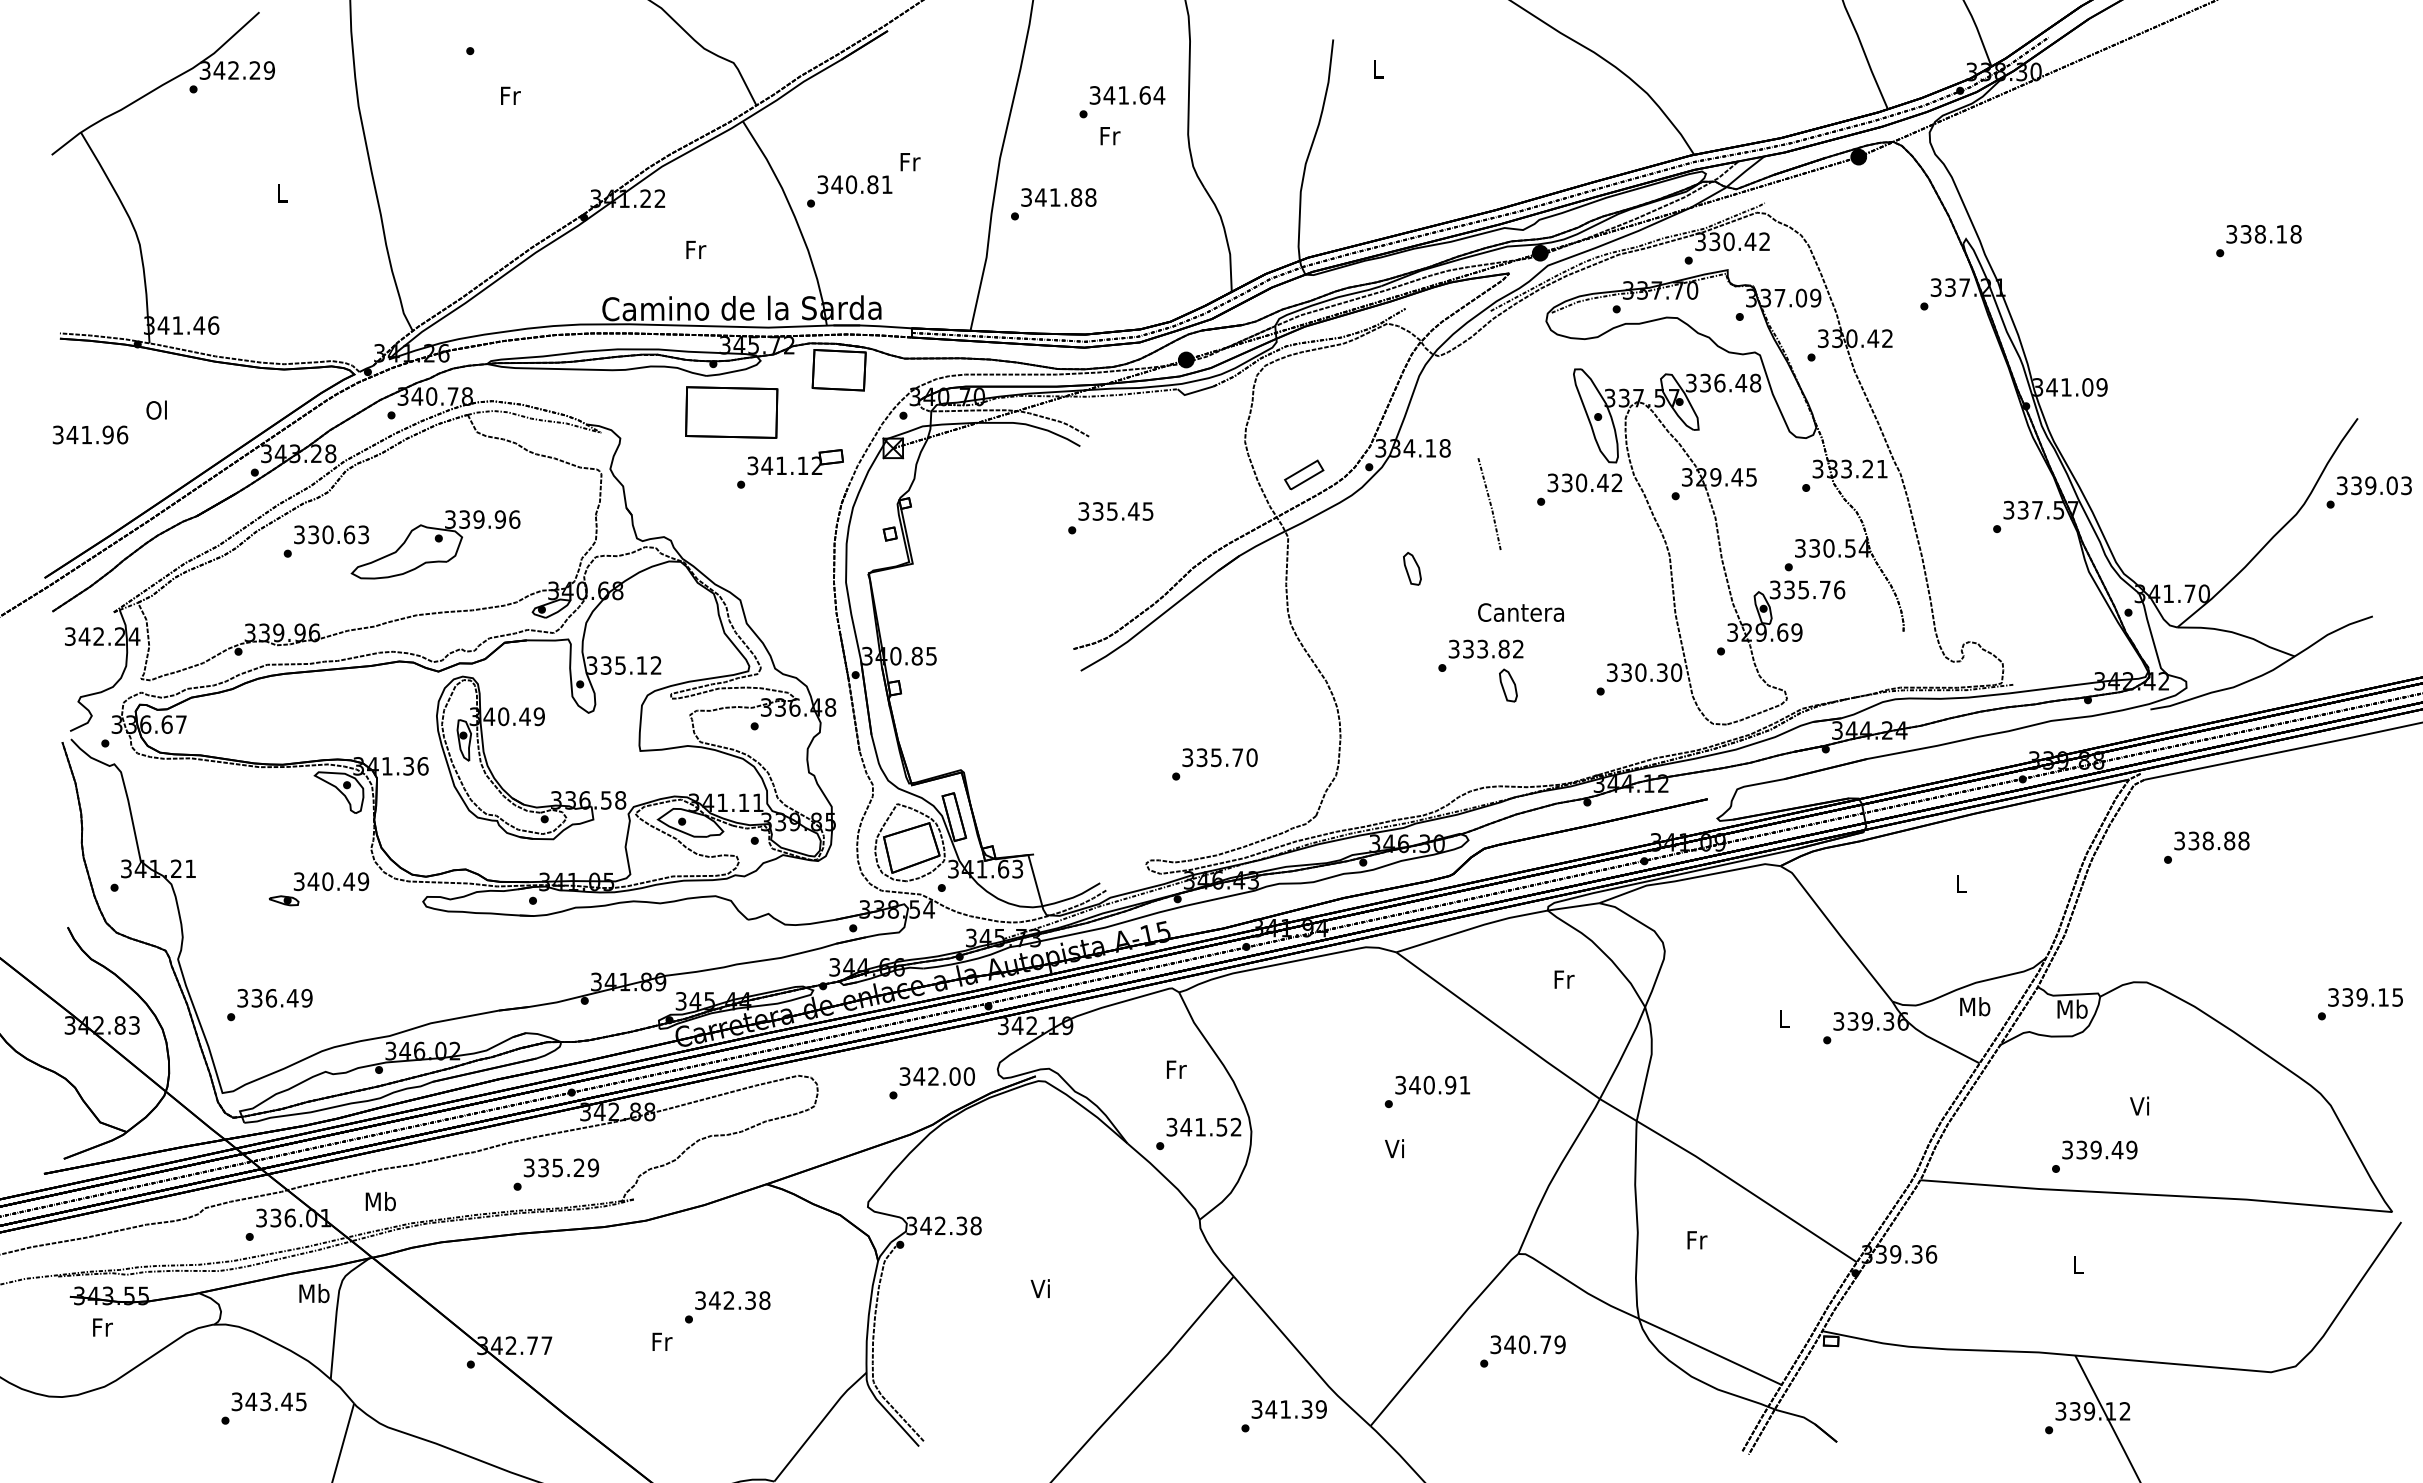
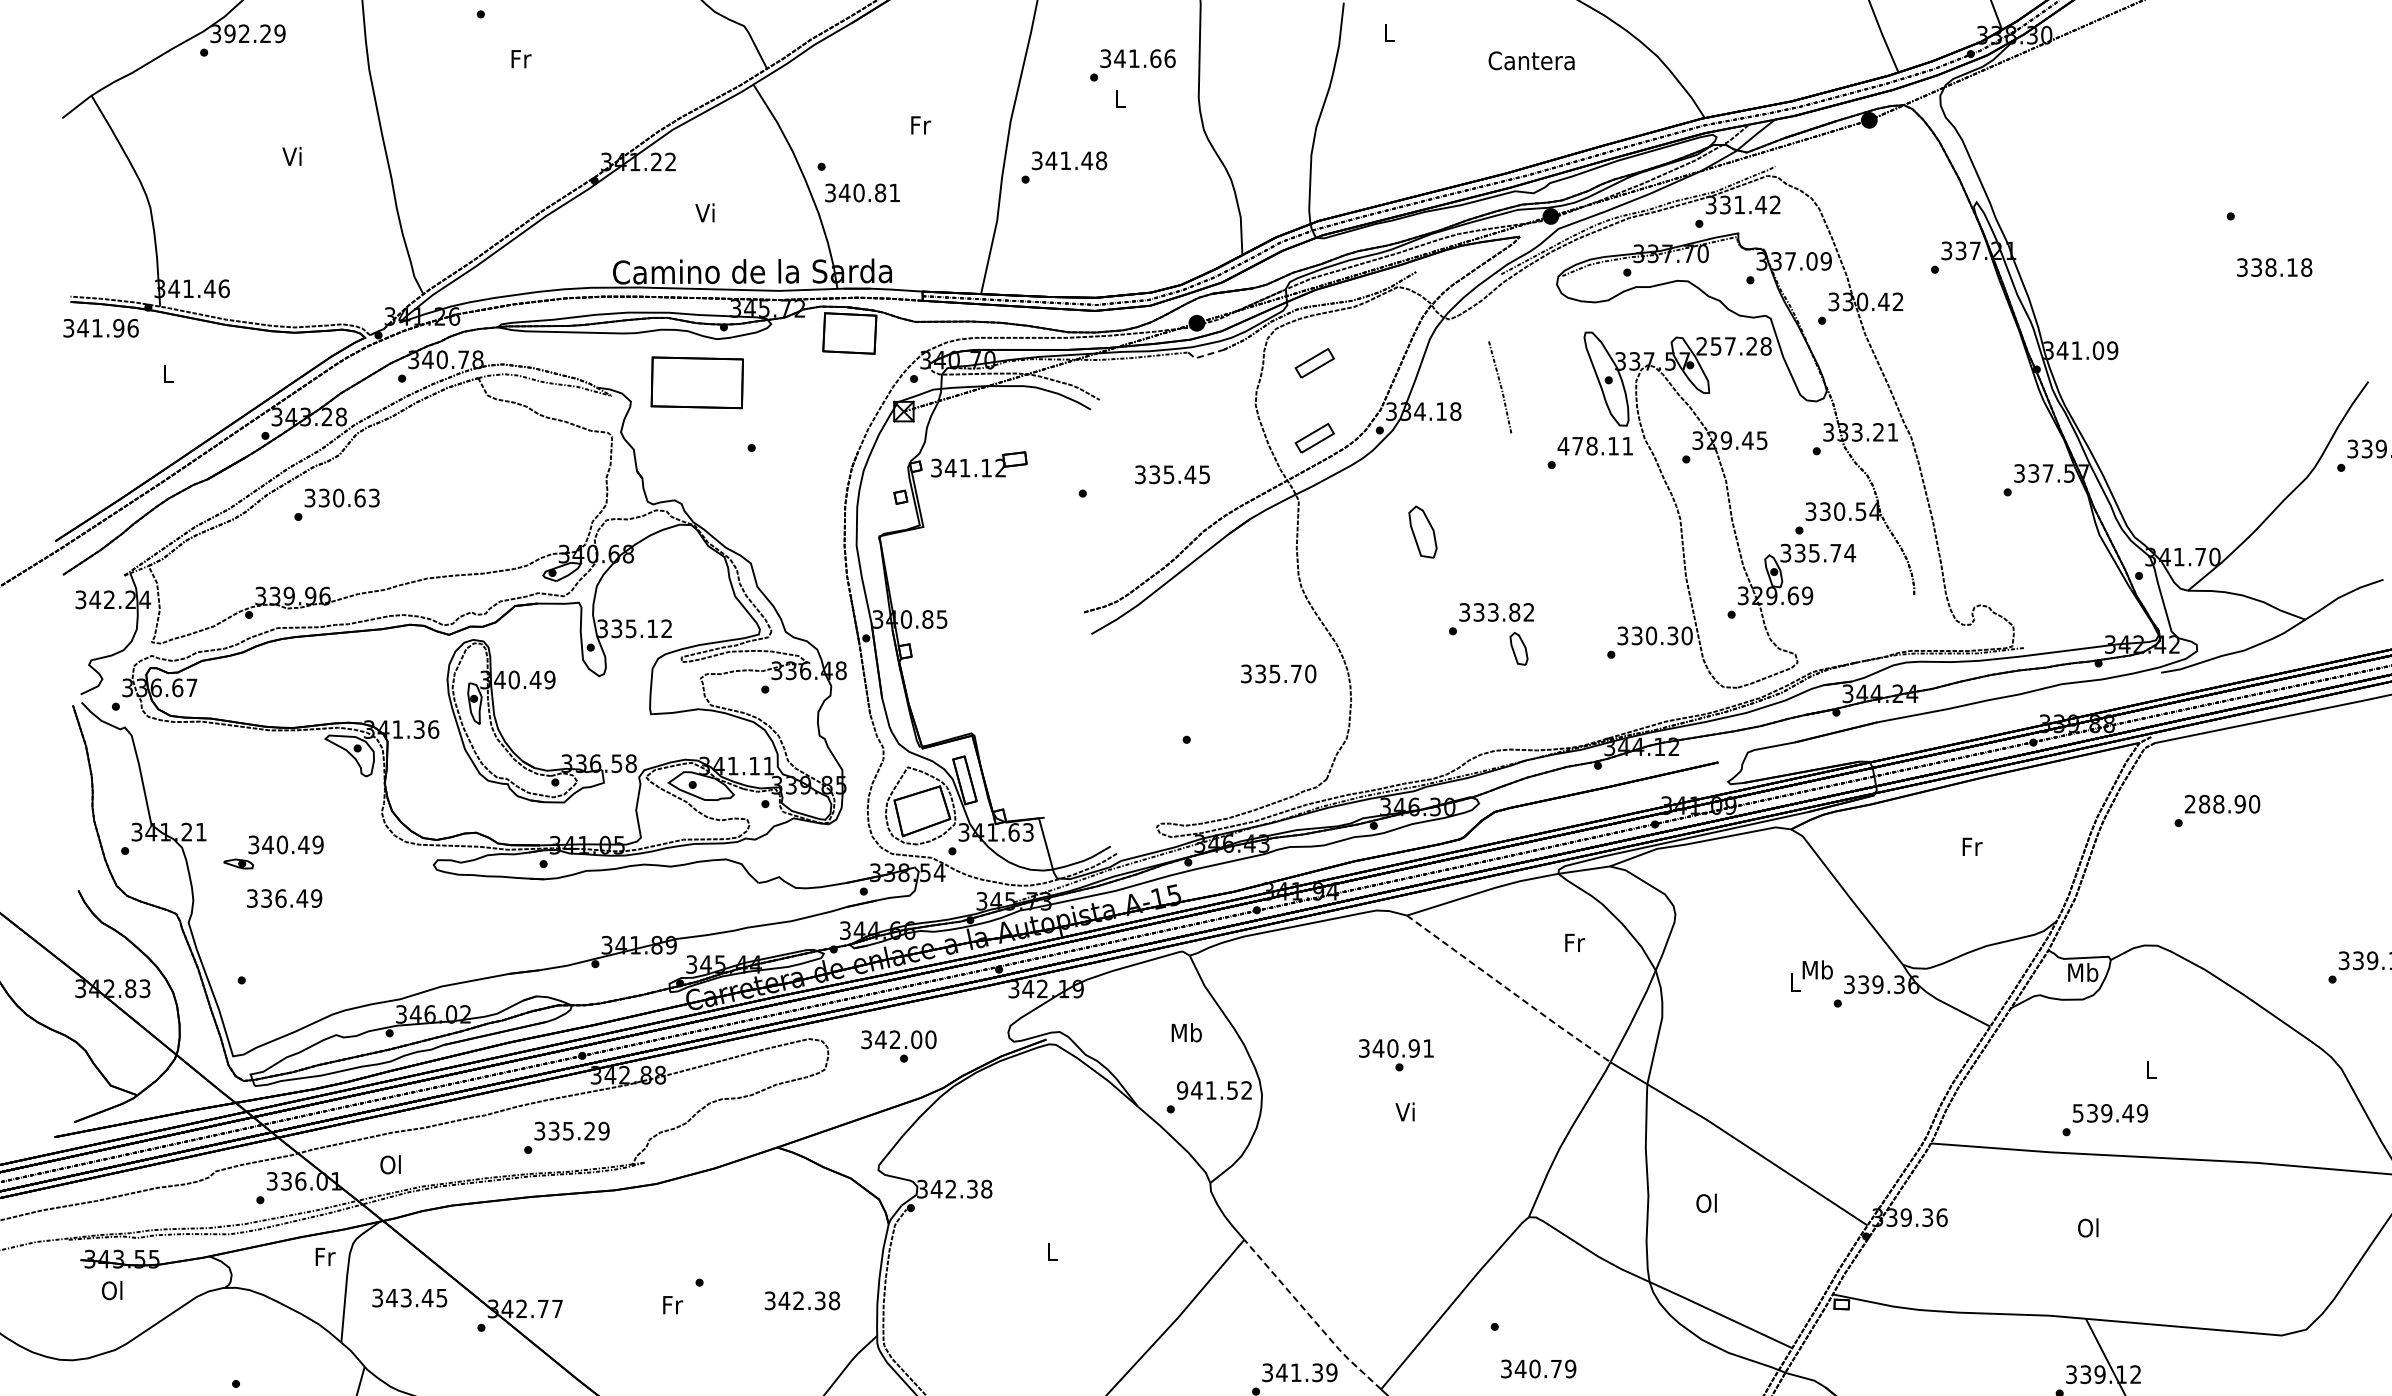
text: (219, 70) -> (230, 33), 342.29 -> 392.29
text: (1159, 95) -> (1170, 58), 341.64 -> 341.66
text: (1110, 136) -> (1121, 99), Fr -> L
text: (854, 184) -> (862, 192), moved
text: (280, 192) -> (291, 155), L -> Vi
text: (1076, 197) -> (1087, 160), 341.88 -> 341.48
text: (2263, 234) -> (2274, 267), moved
text: (1728, 241) -> (1739, 204), 330.42 -> 331.42
text: (695, 249) -> (706, 212), Fr -> Vi
text: (1716, 382) -> (1727, 345), 336.48 -> 257.28
line: (1193, 392) -> (1204, 355), solid -> dashed
part: (1304, 399) -> (1315, 362), added
text: (156, 409) -> (167, 372), Ol -> L
part: (731, 412) -> (697, 382), moved
text: (90, 434) -> (101, 327), moved
part: (795, 462) -> (979, 464), moved
text: (1584, 482) -> (1595, 445), 330.42 -> 478.11
line: (1489, 503) -> (1500, 386), moved
text: (1115, 511) -> (1172, 474), moved
part: (435, 544) -> (446, 507), removed
part: (1412, 568) -> (1423, 531), size x1.6
text: (1839, 589) -> (1850, 552), 335.76 -> 335.74
text: (1520, 612) -> (1531, 60), moved
text: (1219, 757) -> (1278, 673), moved
text: (2211, 840) -> (2222, 803), 338.88 -> 288.90
text: (1962, 883) -> (1973, 846), L -> Fr
part: (318, 889) -> (273, 852), moved
text: (274, 998) -> (284, 898), moved
text: (1975, 1006) -> (1818, 969), moved
line: (1498, 1026) -> (1509, 989), solid -> dashed
text: (1176, 1069) -> (1187, 1032), Fr -> Mb
text: (936, 1076) -> (898, 1039), moved
text: (1432, 1084) -> (1396, 1047), moved
text: (2139, 1105) -> (2150, 1068), Vi -> L
text: (1171, 1127) -> (1182, 1090), 341.52 -> 941.52
text: (2067, 1149) -> (2078, 1112), 339.49 -> 539.49
text: (380, 1201) -> (391, 1164), Mb -> Ol
text: (1696, 1239) -> (1707, 1202), Fr -> Ol
text: (2077, 1264) -> (2088, 1227), L -> Ol
text: (1039, 1288) -> (1050, 1251), Vi -> L
text: (314, 1293) -> (325, 1256), Mb -> Fr
text: (732, 1300) -> (802, 1300), moved
text: (101, 1326) -> (112, 1289), Fr -> Ol
text: (1527, 1344) -> (1538, 1368), moved
line: (1300, 1354) -> (1311, 1317), solid -> dashed
text: (268, 1401) -> (409, 1297), moved

